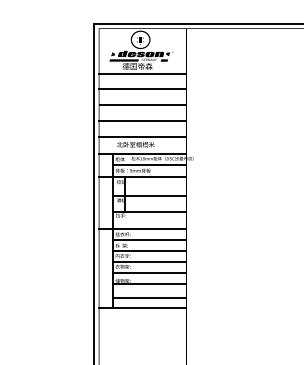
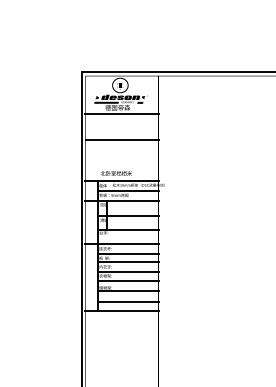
line: (141, 89) -> (121, 127), removed
line: (141, 120) -> (121, 153), removed
line: (141, 137) -> (121, 167), removed

